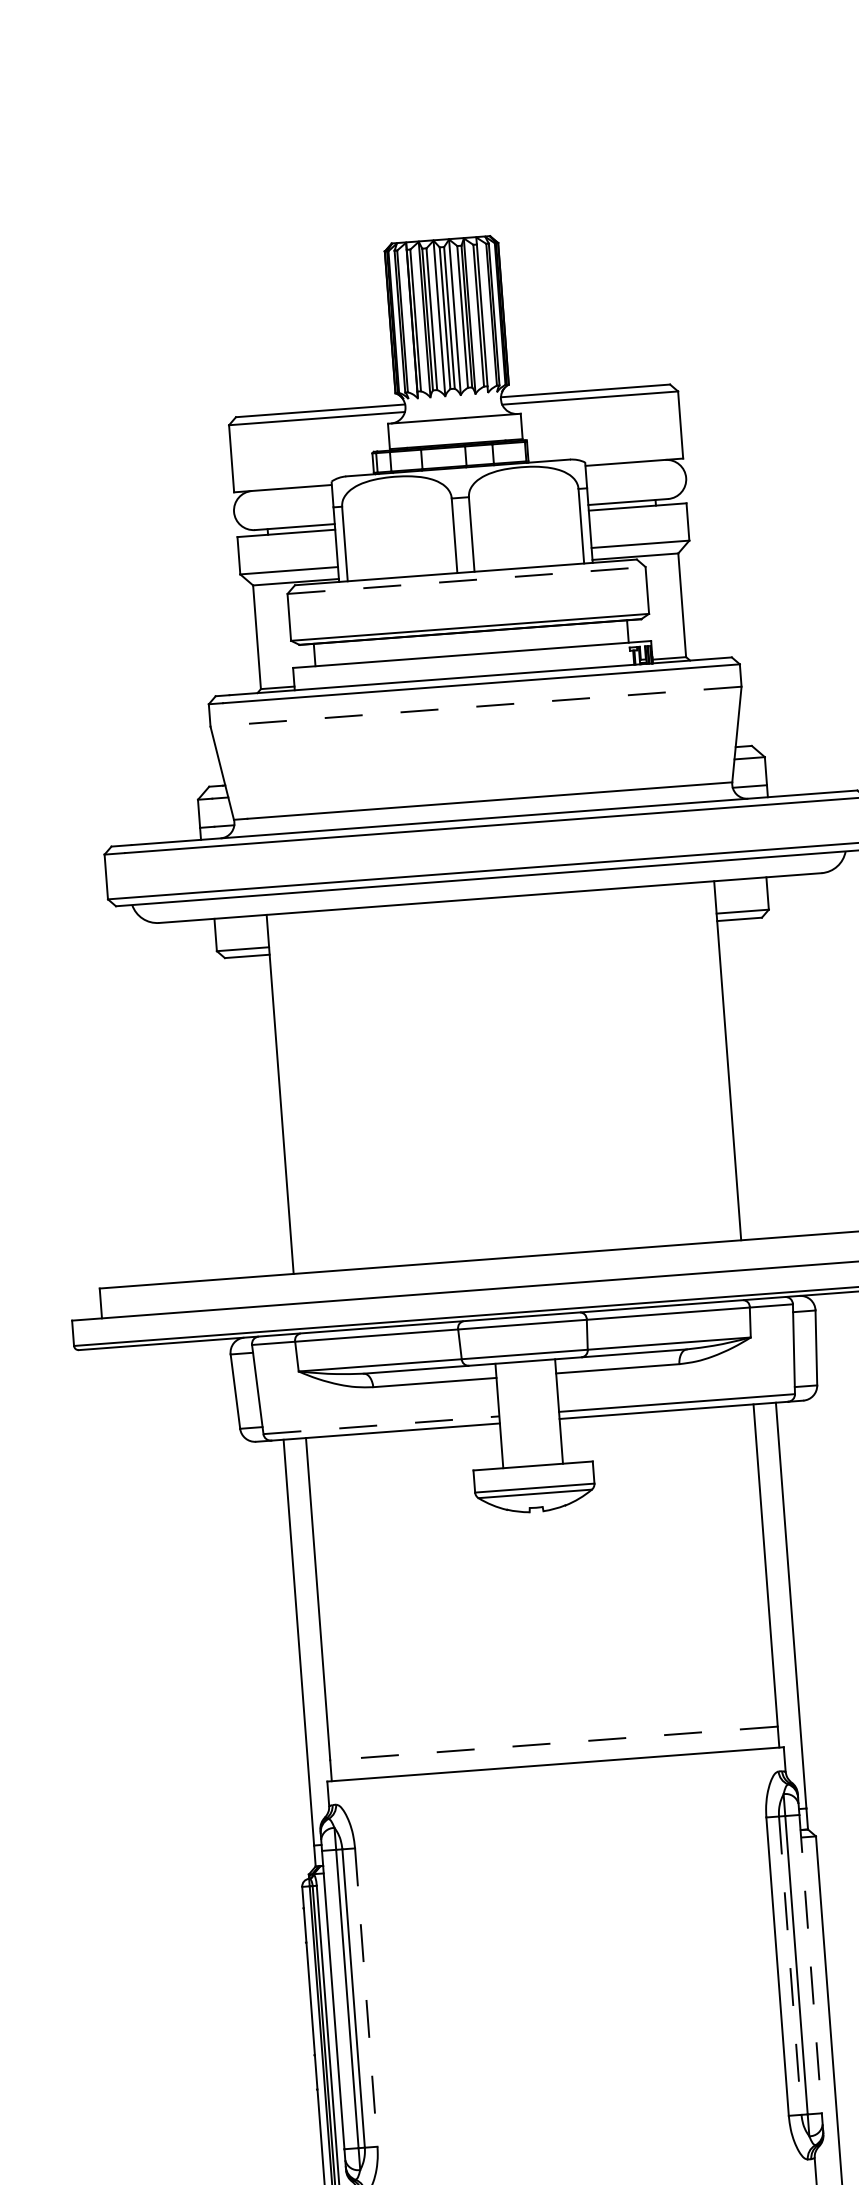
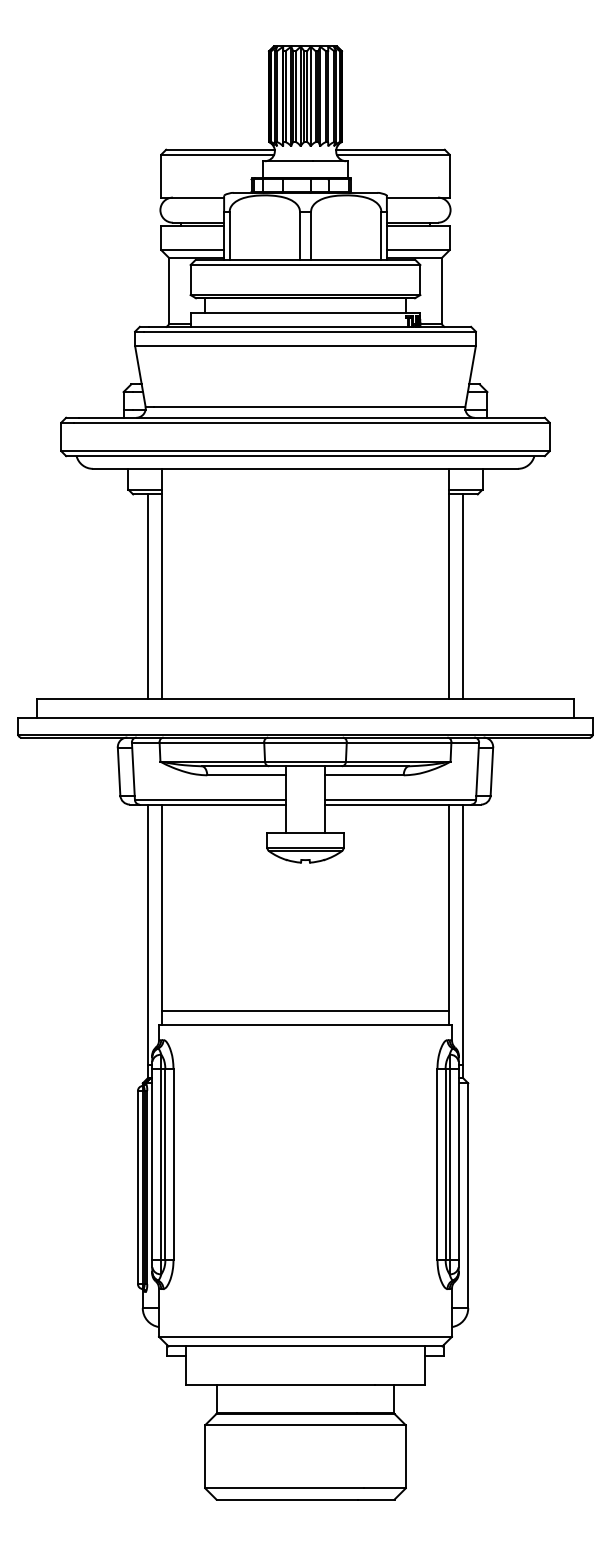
line: (466, 581) -> (305, 265), dashed -> solid
line: (476, 707) -> (305, 346), dashed -> solid
line: (751, 1078) -> (463, 596), added
line: (259, 1115) -> (147, 596), added
line: (381, 1425) -> (210, 800), dashed -> solid
line: (554, 1743) -> (305, 1011), dashed -> solid
line: (810, 1964) -> (458, 1164), dashed -> solid
line: (790, 1965) -> (445, 1164), dashed -> solid
line: (366, 1997) -> (173, 1164), dashed -> solid

